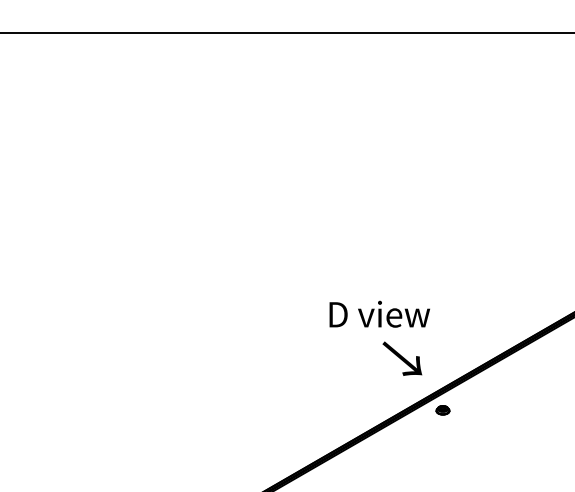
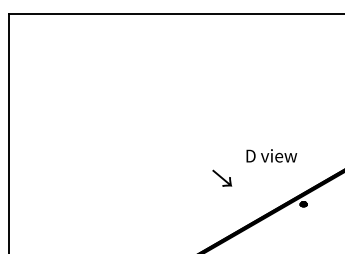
text: (402, 357) -> (222, 177), moved

